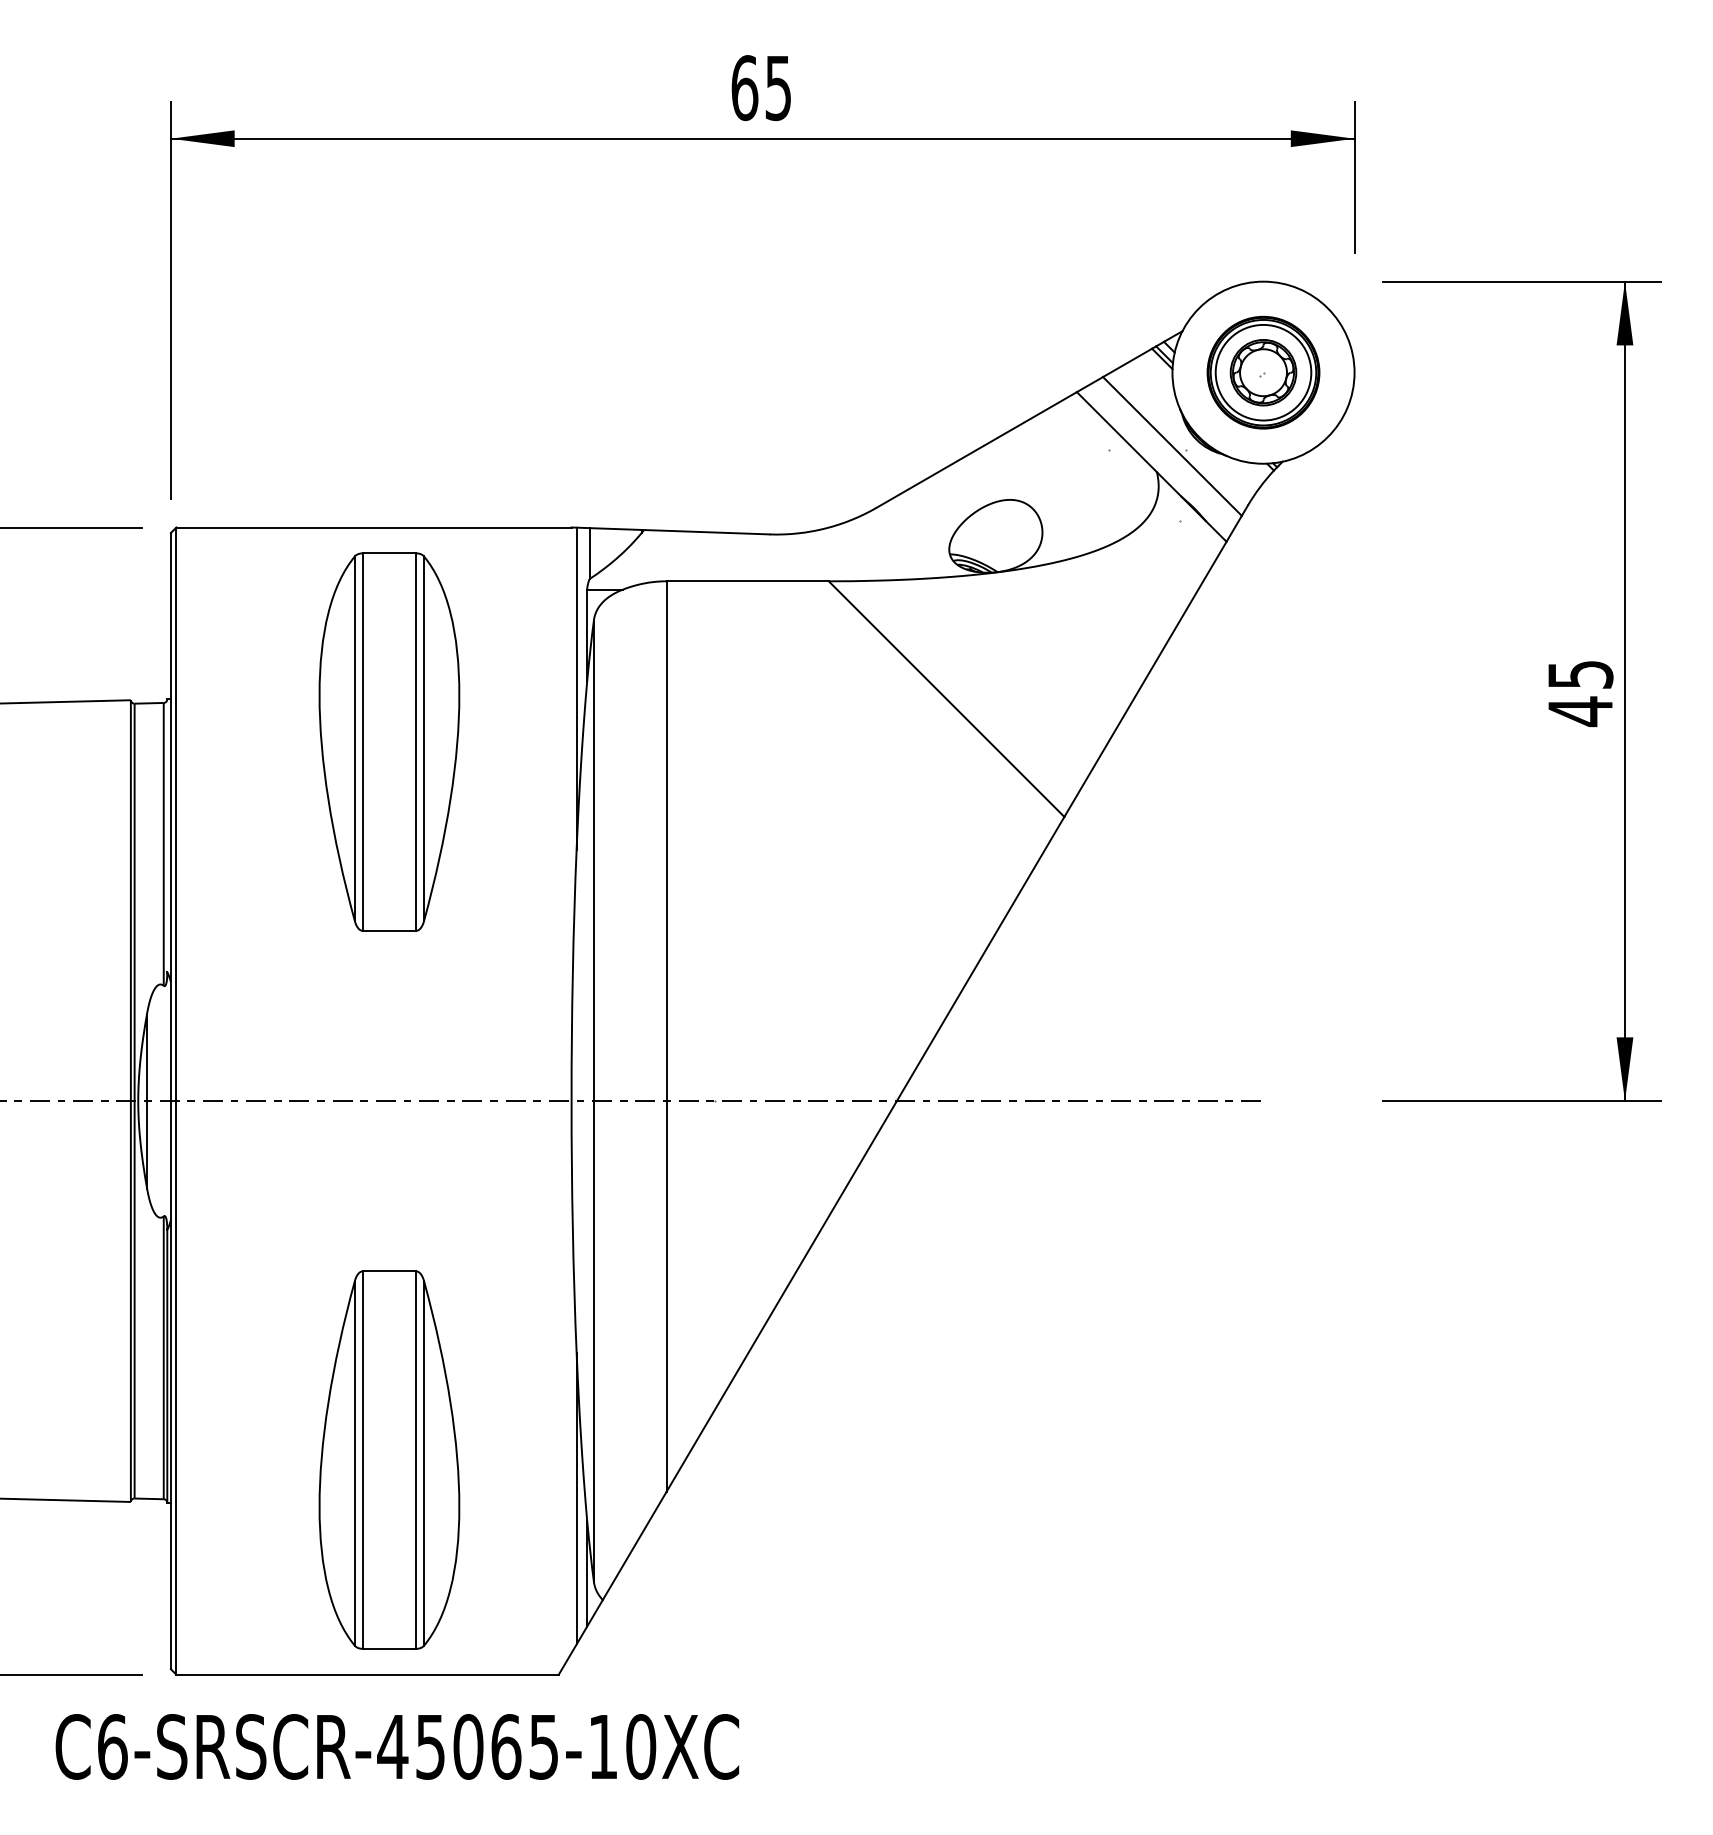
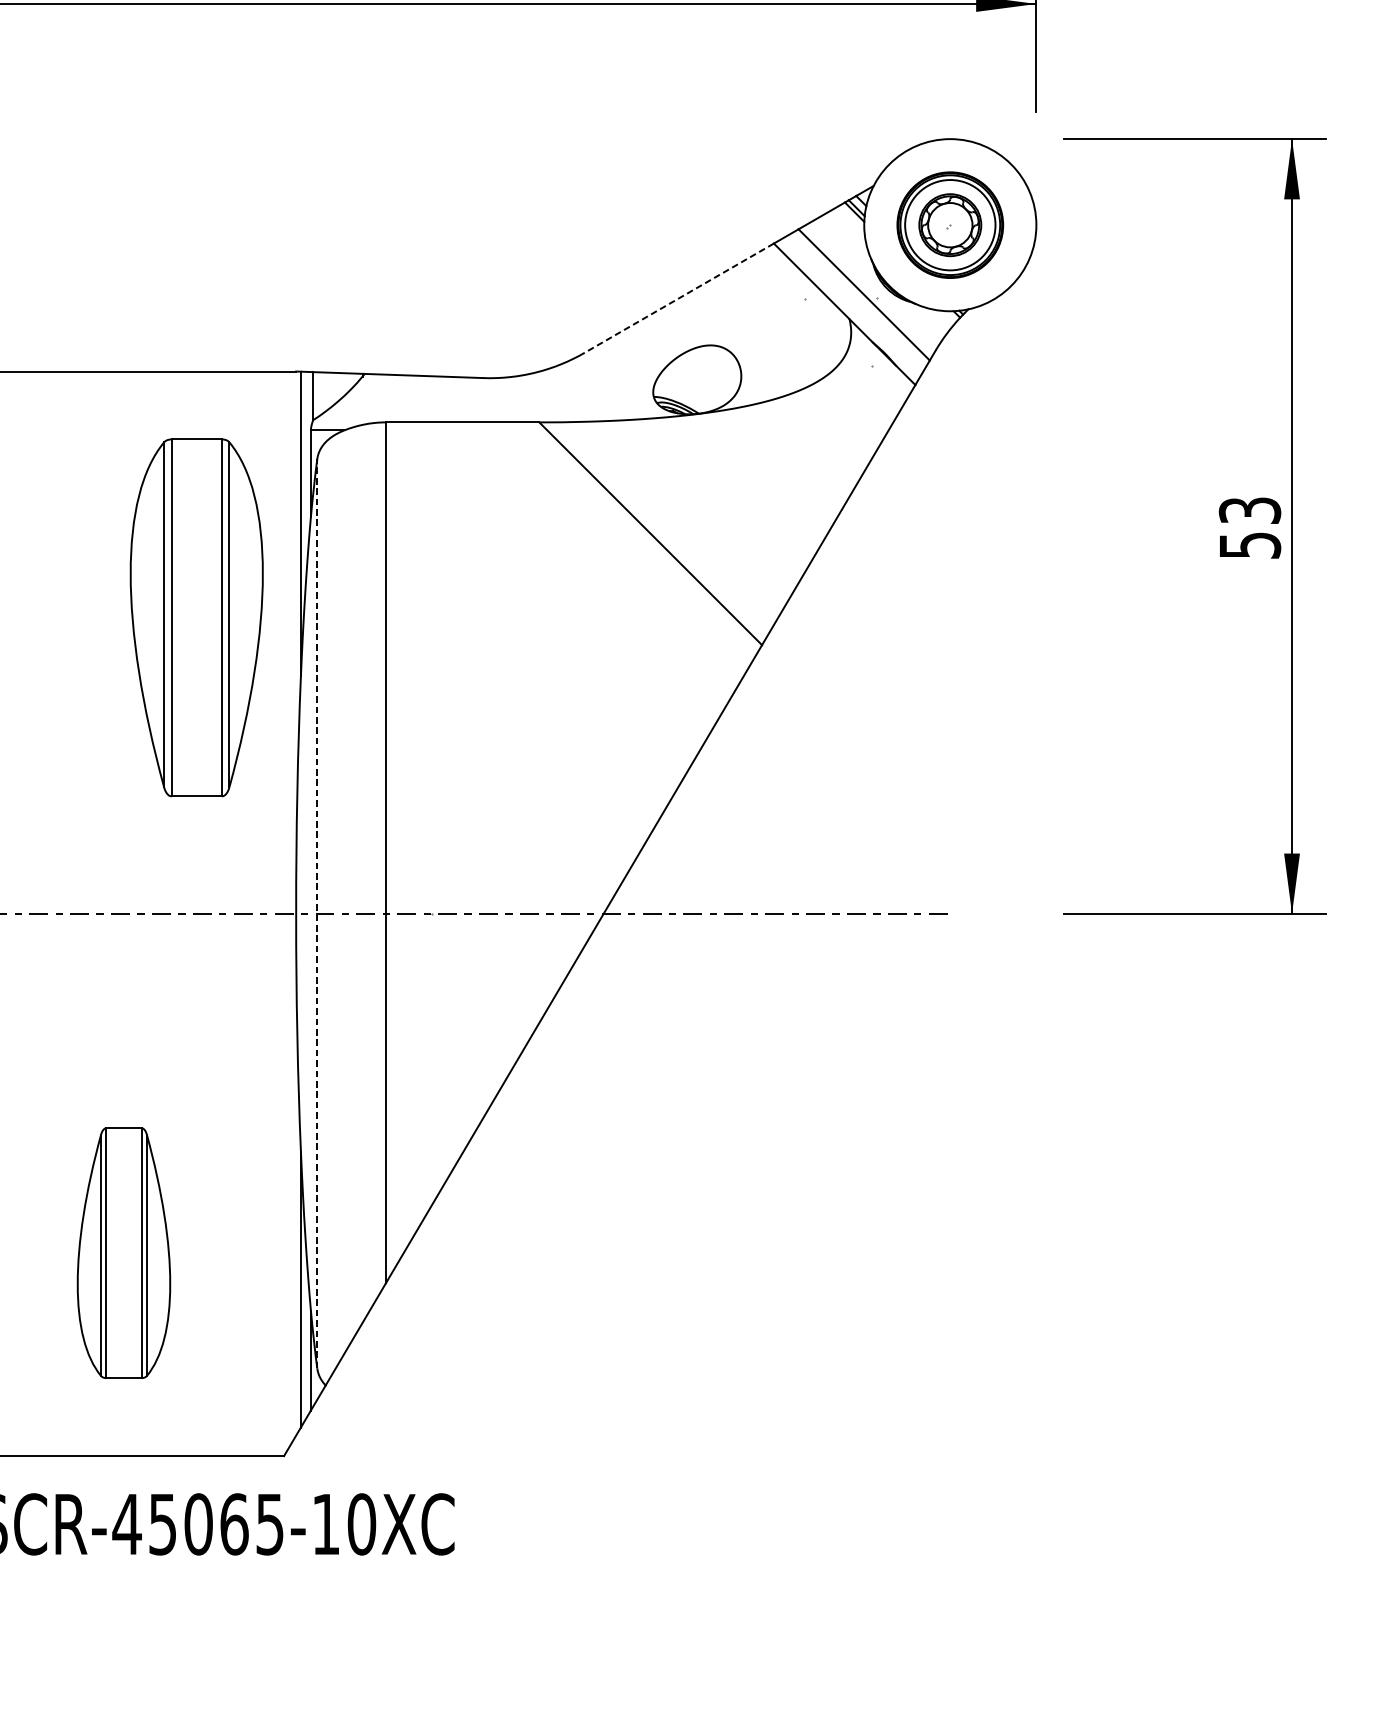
line: (976, 449) -> (678, 297), solid -> dashed
text: (1580, 694) -> (1249, 529), 45 -> 53
part: (389, 741) -> (196, 617), moved
line: (593, 1101) -> (316, 914), solid -> dashed
part: (389, 1459) -> (124, 1252), size x0.7

